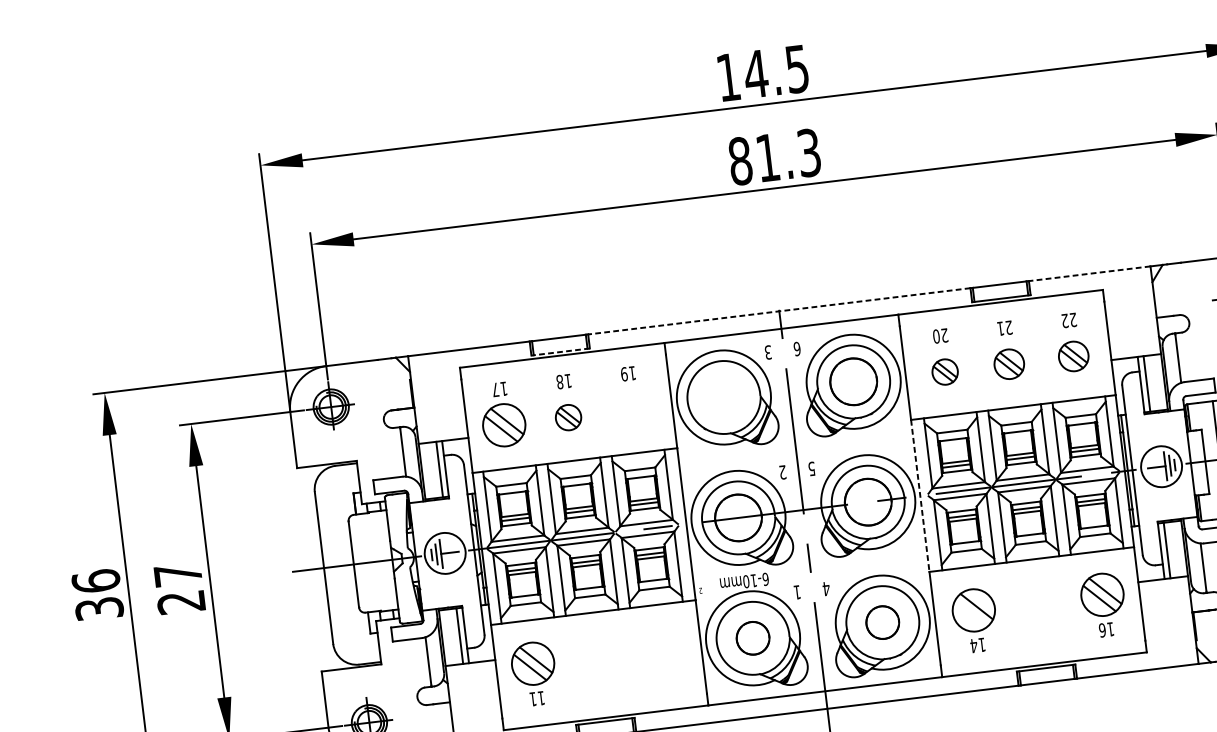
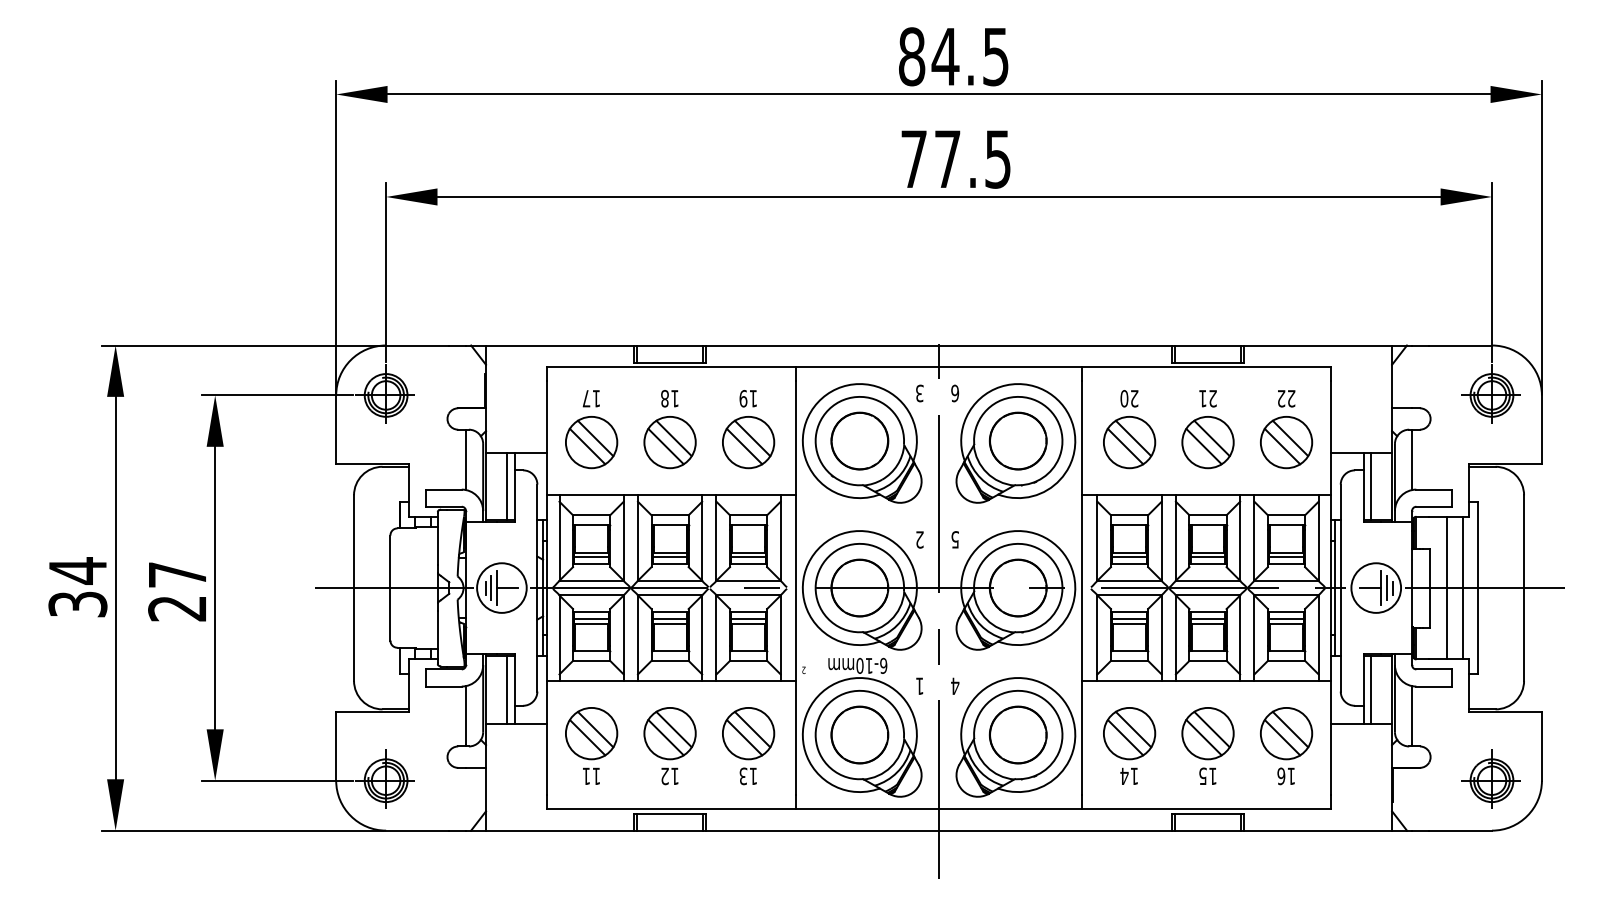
text: (728, 77) -> (912, 56), 14.5 -> 84.5
text: (774, 156) -> (955, 158), 81.3 -> 77.5
line: (1089, 273) -> (1317, 345), dashed -> solid
line: (778, 311) -> (938, 345), dashed -> solid
line: (560, 351) -> (670, 362), dashed -> solid
part: (1073, 356) -> (1286, 442), size x1.43
part: (1008, 364) -> (1207, 442), size x1.43
part: (944, 371) -> (1129, 442), size x1.67
part: (723, 397) -> (859, 440), added
part: (632, 409) -> (748, 442), added
part: (568, 417) -> (669, 442), size x1.67
line: (920, 496) -> (1081, 588), dashed -> solid
text: (95, 581) -> (77, 570), 36 -> 34
part: (1038, 612) -> (1207, 745), added
line: (970, 614) -> (1125, 737), added
part: (882, 622) -> (1017, 734), size x1.43
part: (752, 637) -> (859, 734), size x1.43
part: (662, 658) -> (748, 746), added
part: (598, 666) -> (669, 746), added

